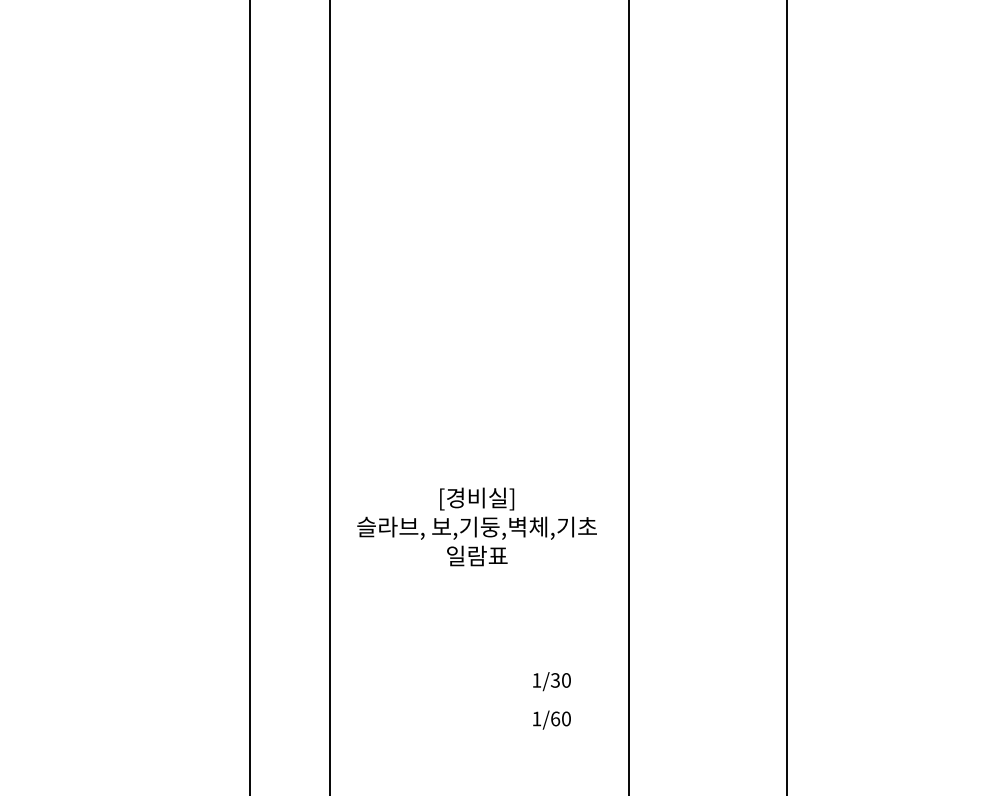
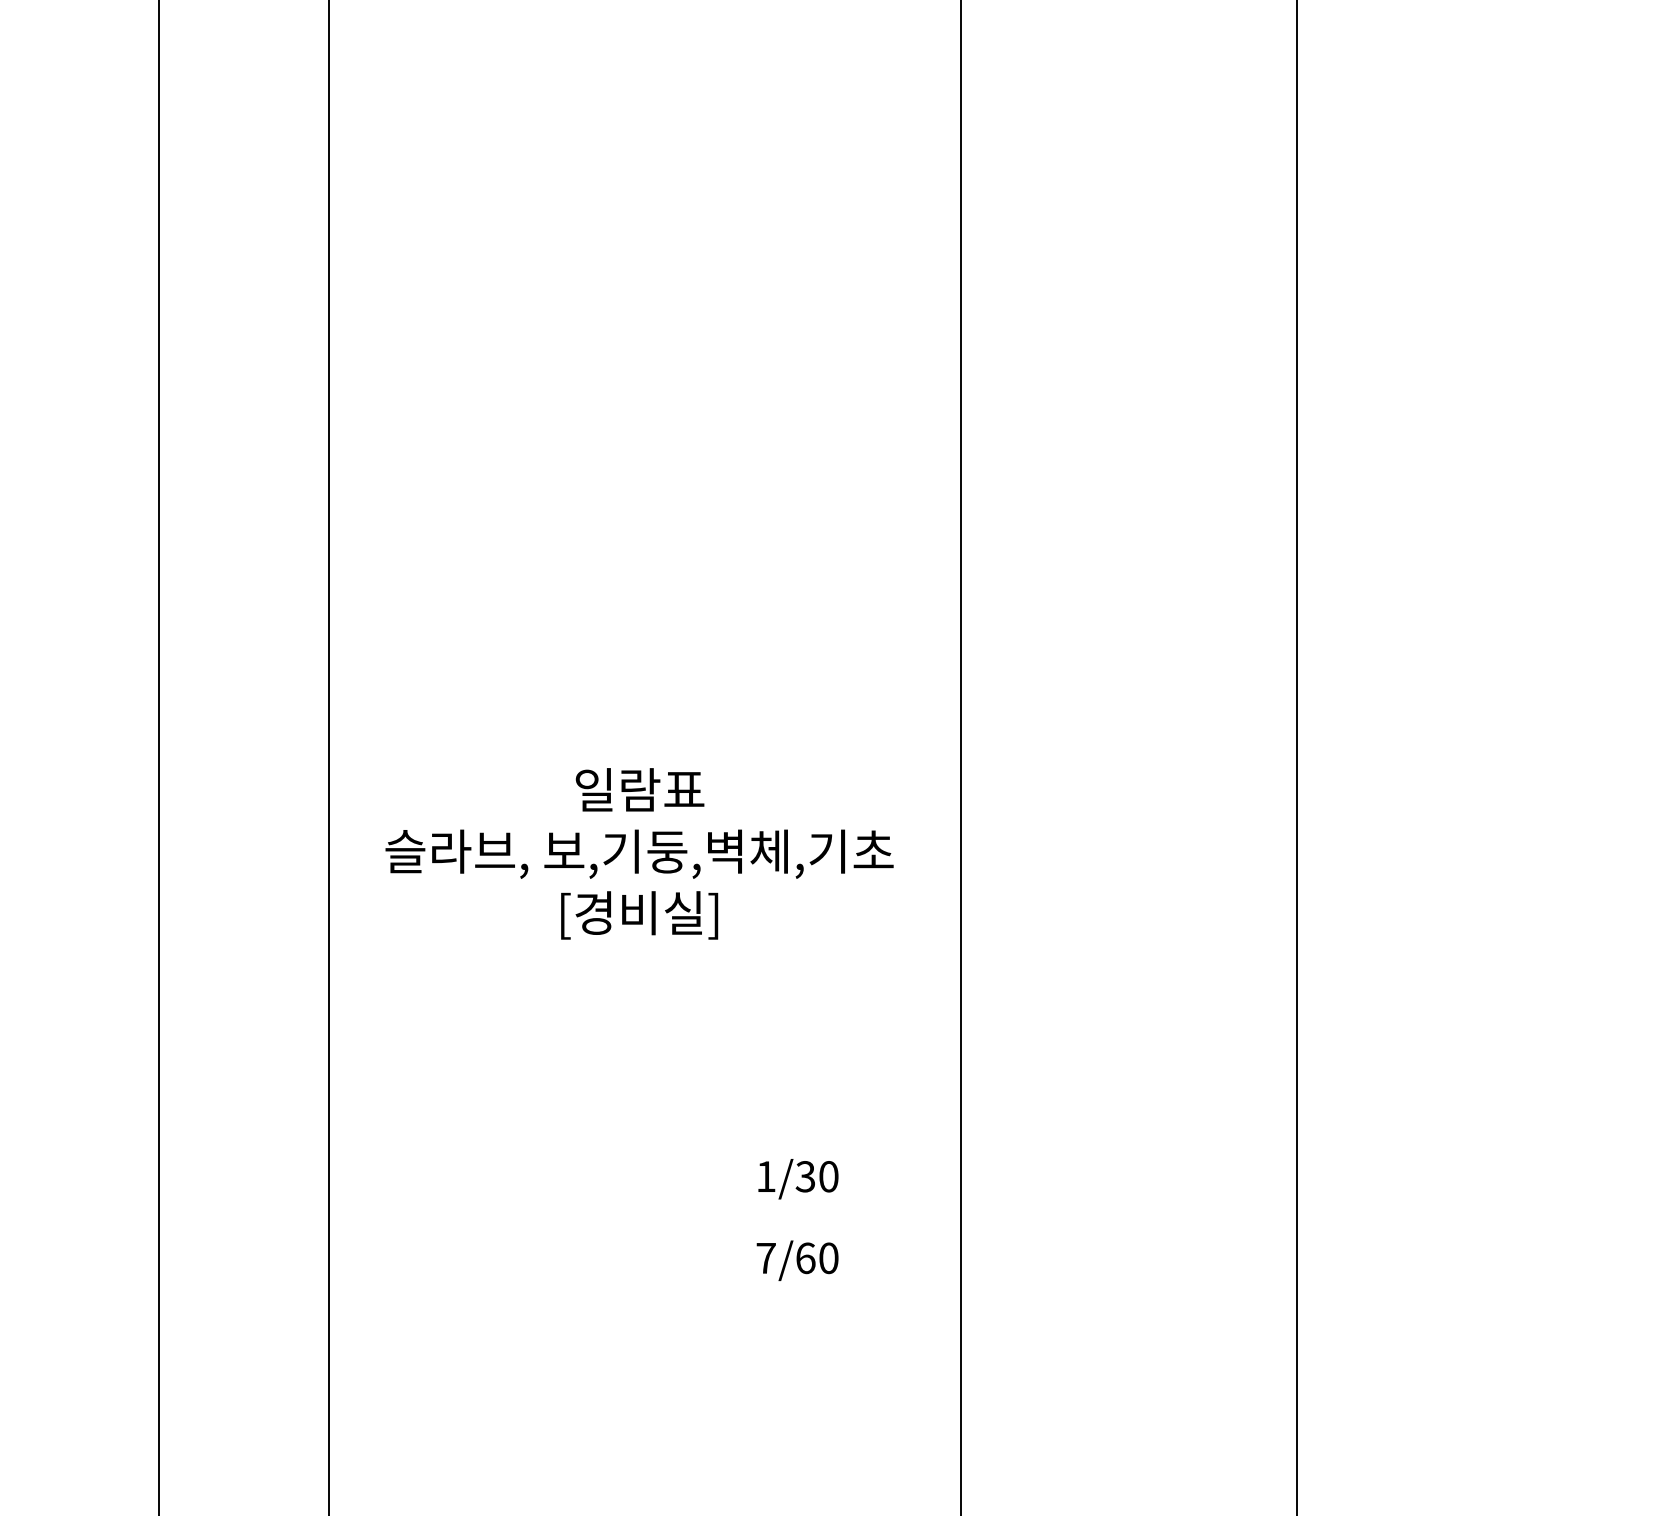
text: (477, 498) -> (640, 791), [경비실] -> 일람표
text: (477, 556) -> (640, 914), 일람표 -> [경비실]
text: (536, 718) -> (765, 1257), 1/60 -> 7/60

